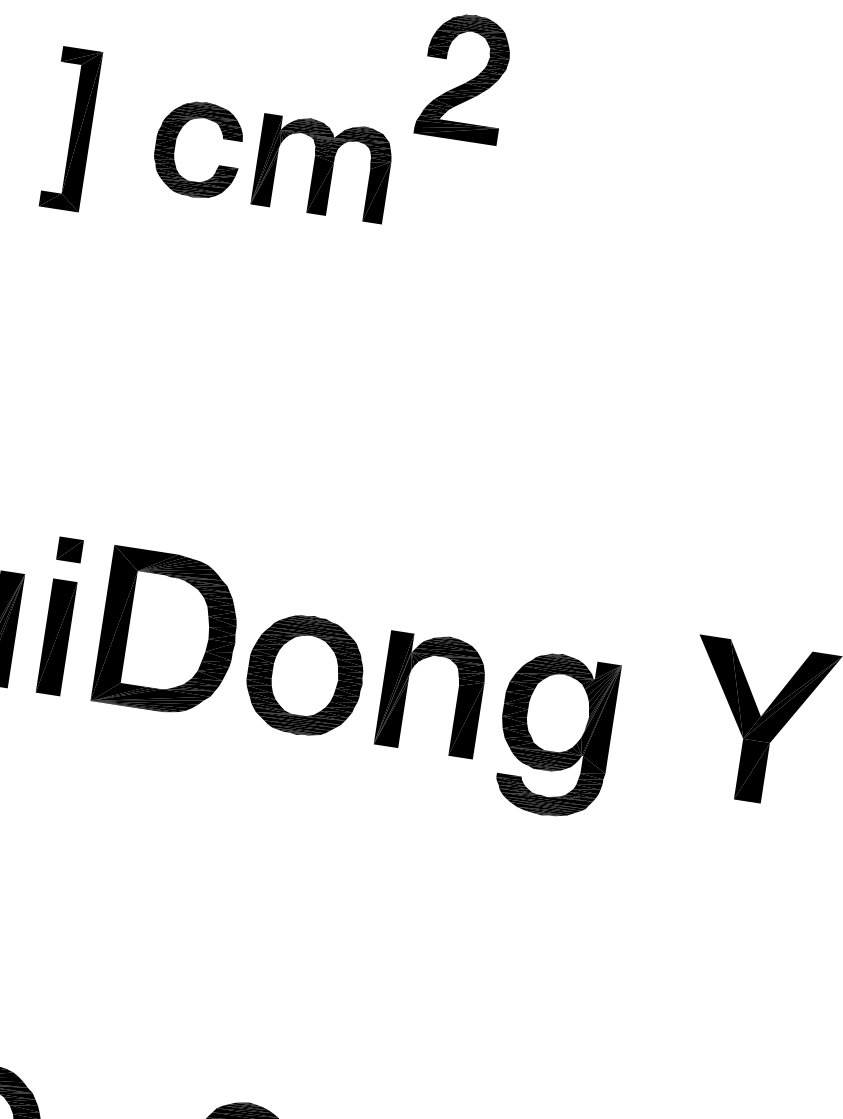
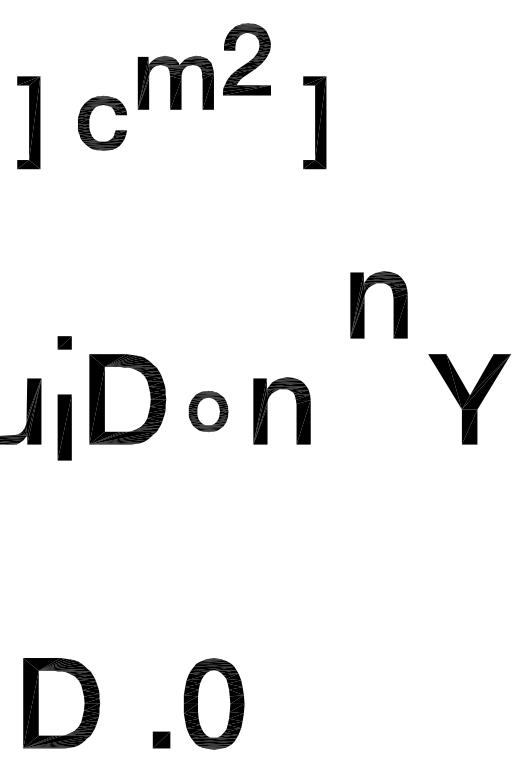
part: (322, 167) -> (175, 82), moved
part: (564, 204) -> (314, 122), added
part: (602, 531) -> (364, 304), added
part: (69, 549) -> (64, 342), moved
part: (56, 637) -> (64, 427), moved
part: (305, 675) -> (208, 411), size x0.6
part: (553, 734) -> (354, 423), removed

